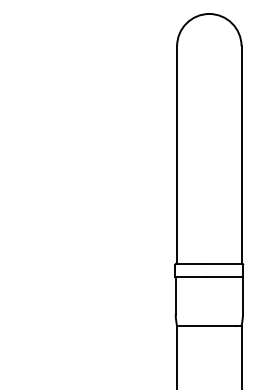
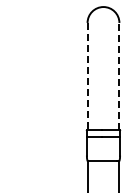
line: (176, 154) -> (87, 76), solid -> dashed
line: (241, 154) -> (119, 76), solid -> dashed

